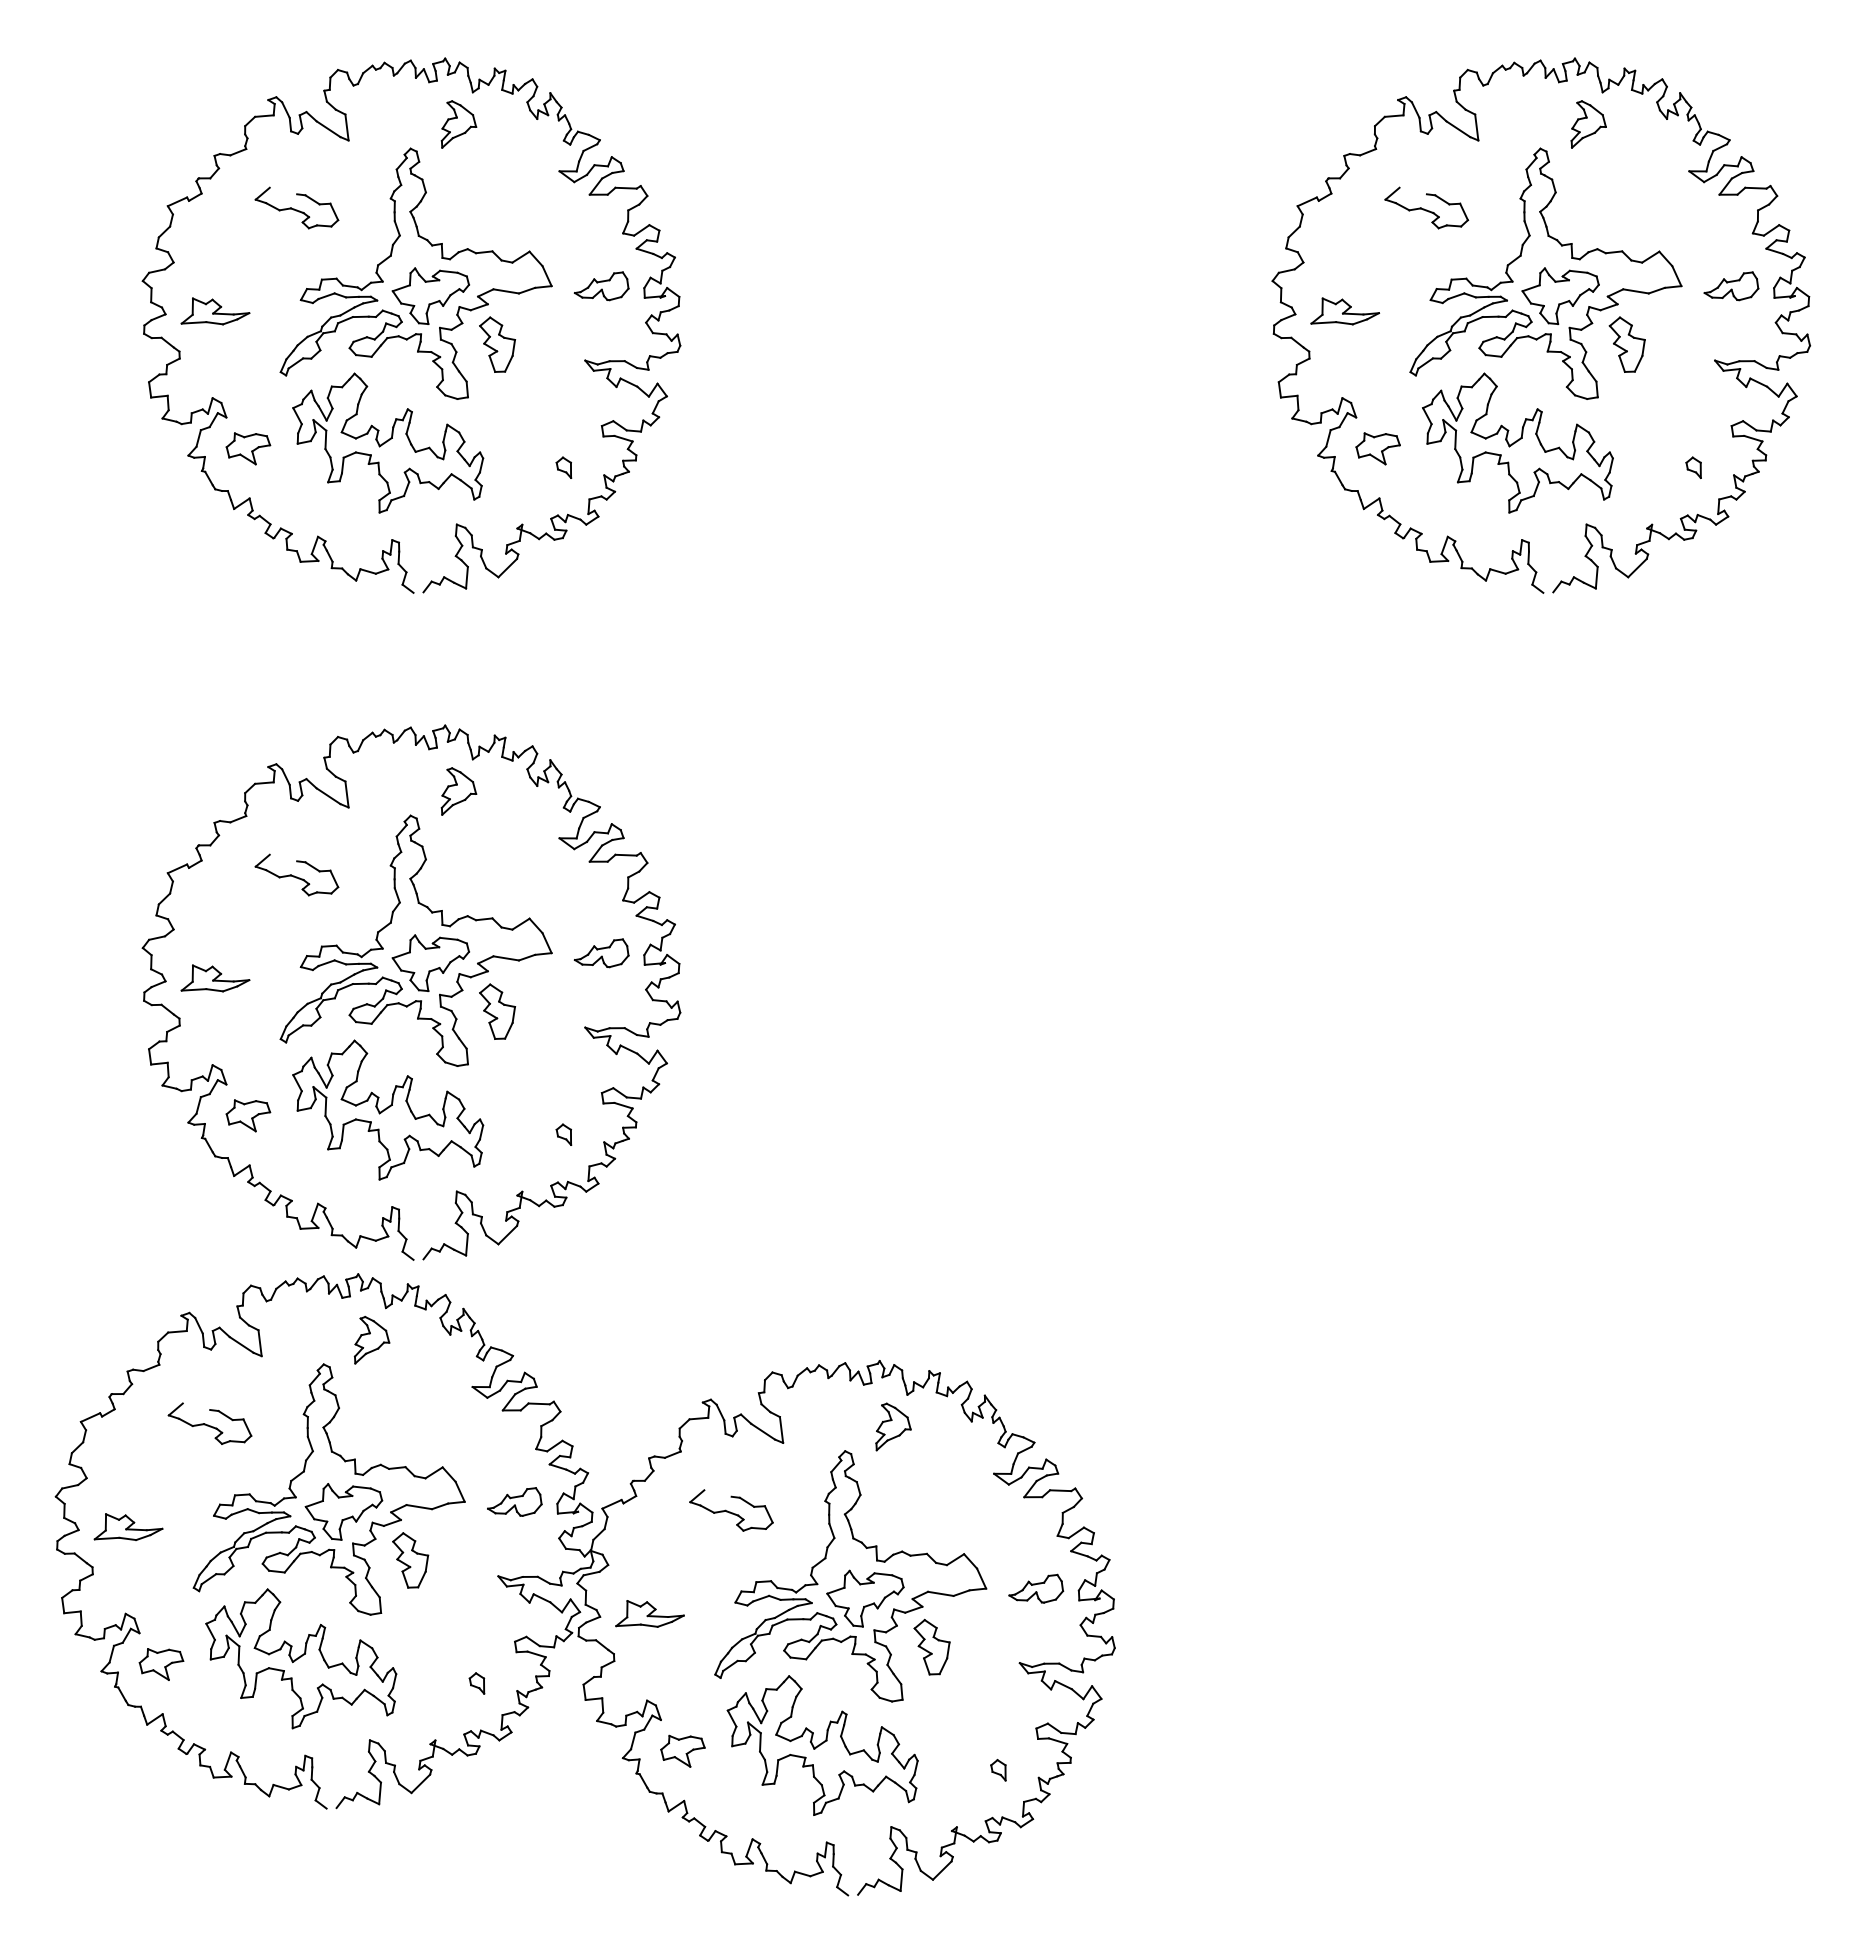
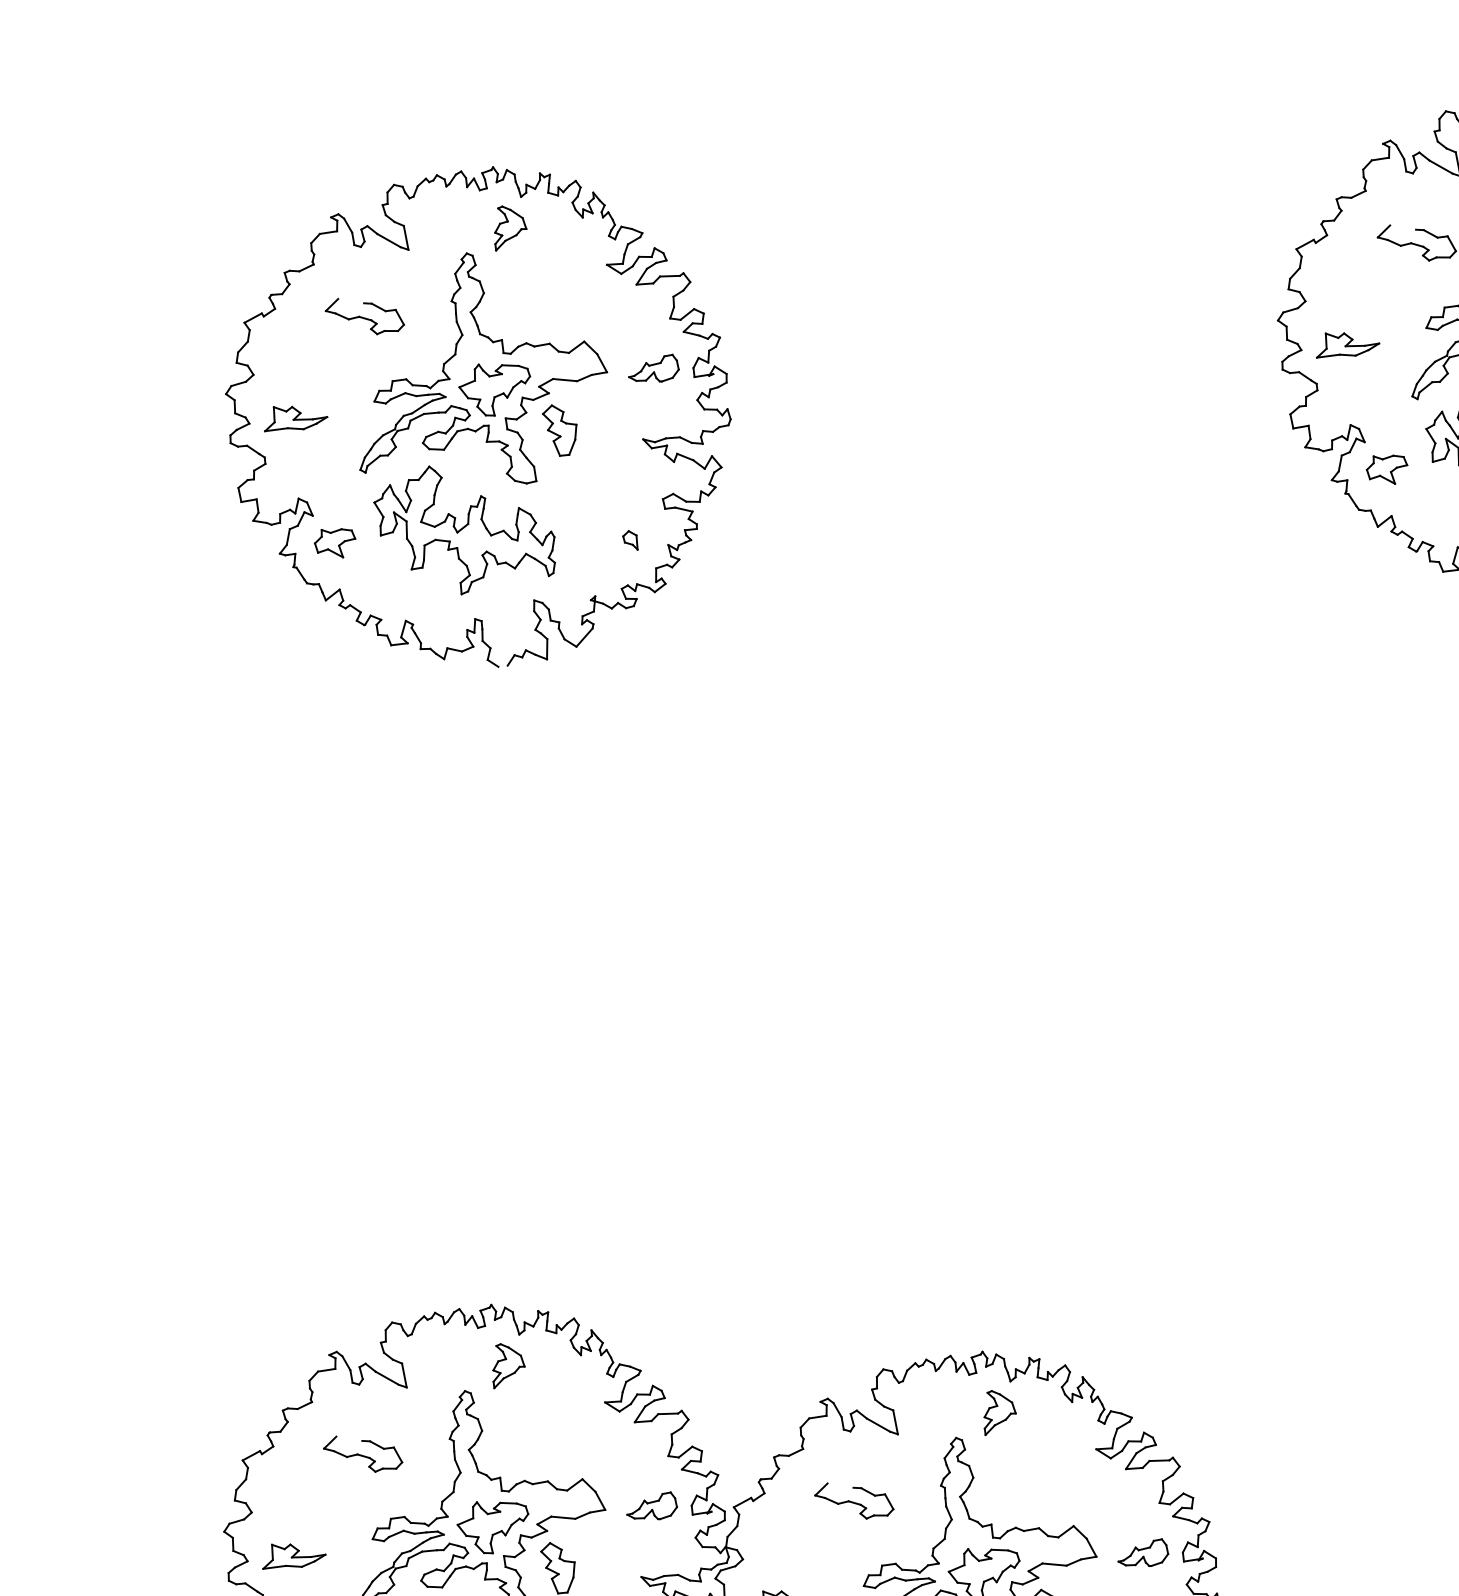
part: (411, 992) -> (522, 1039), removed

